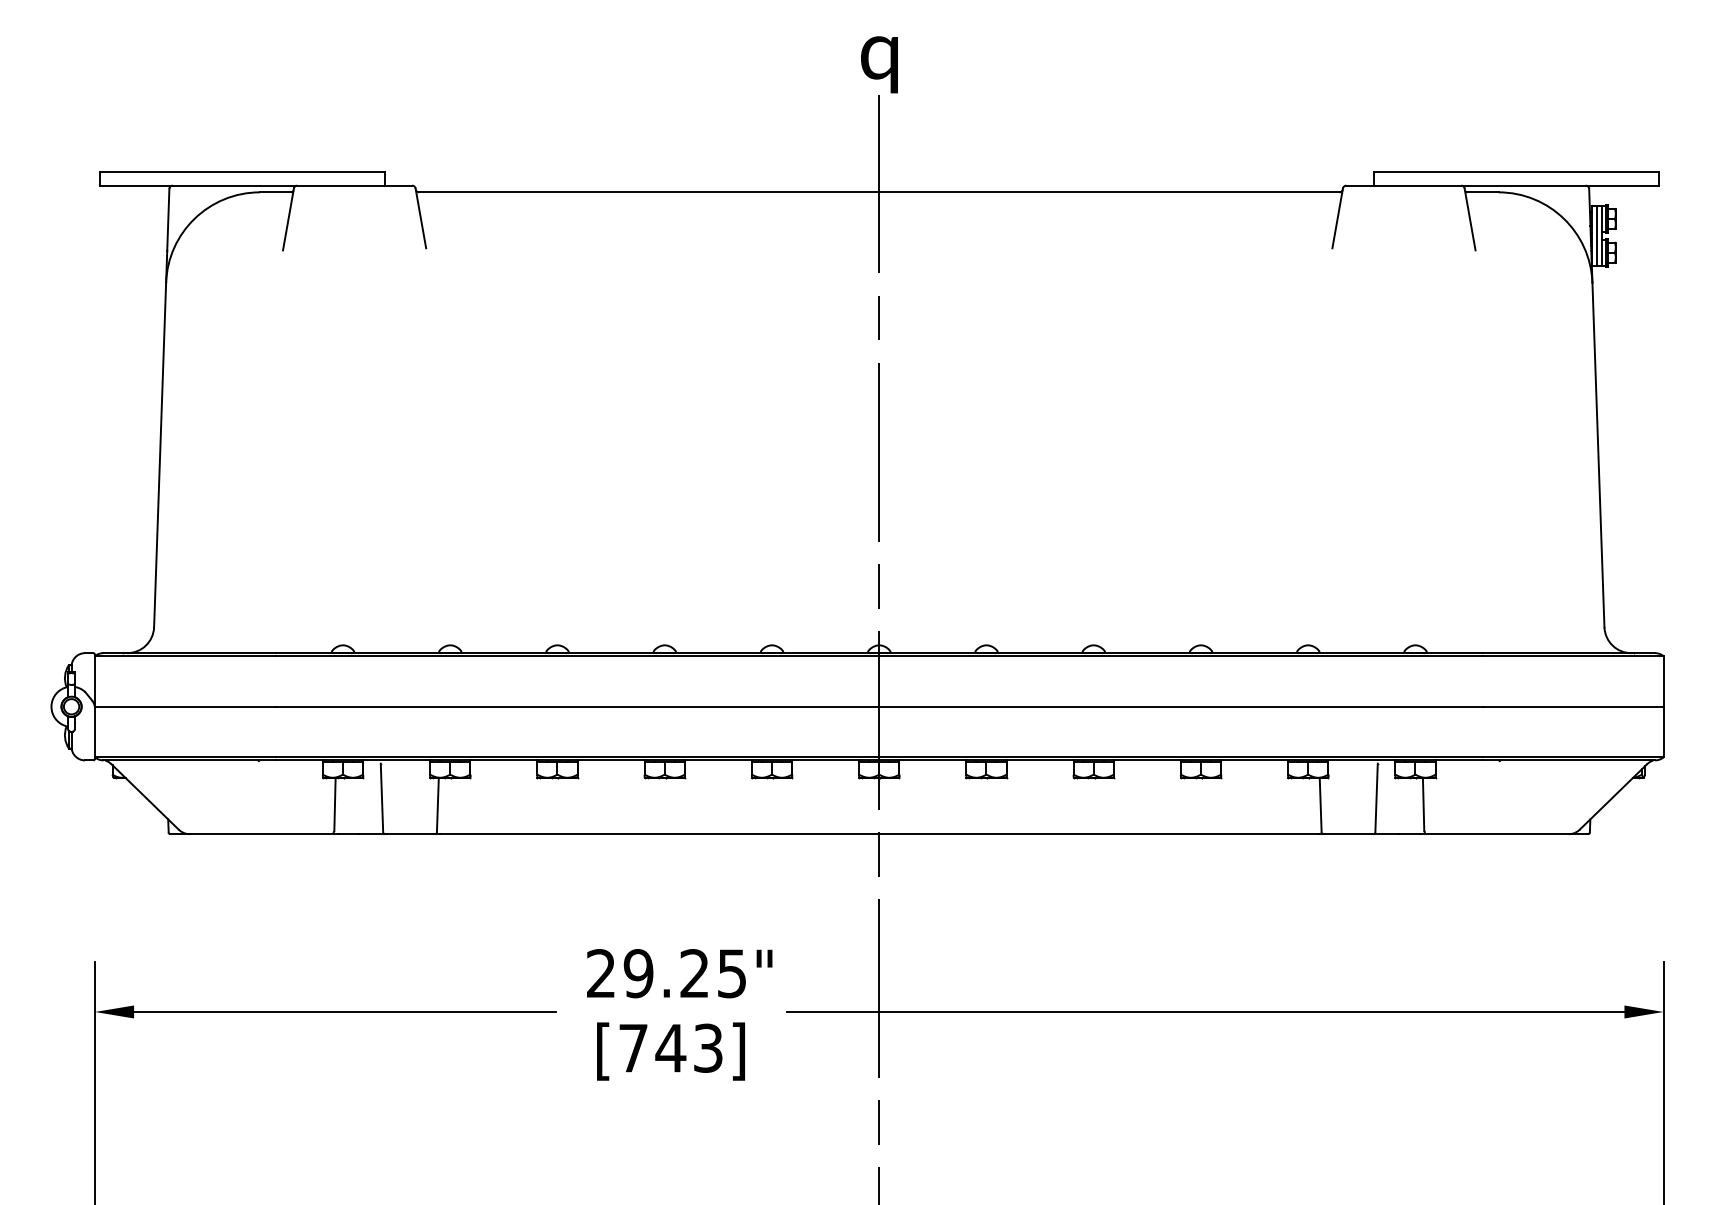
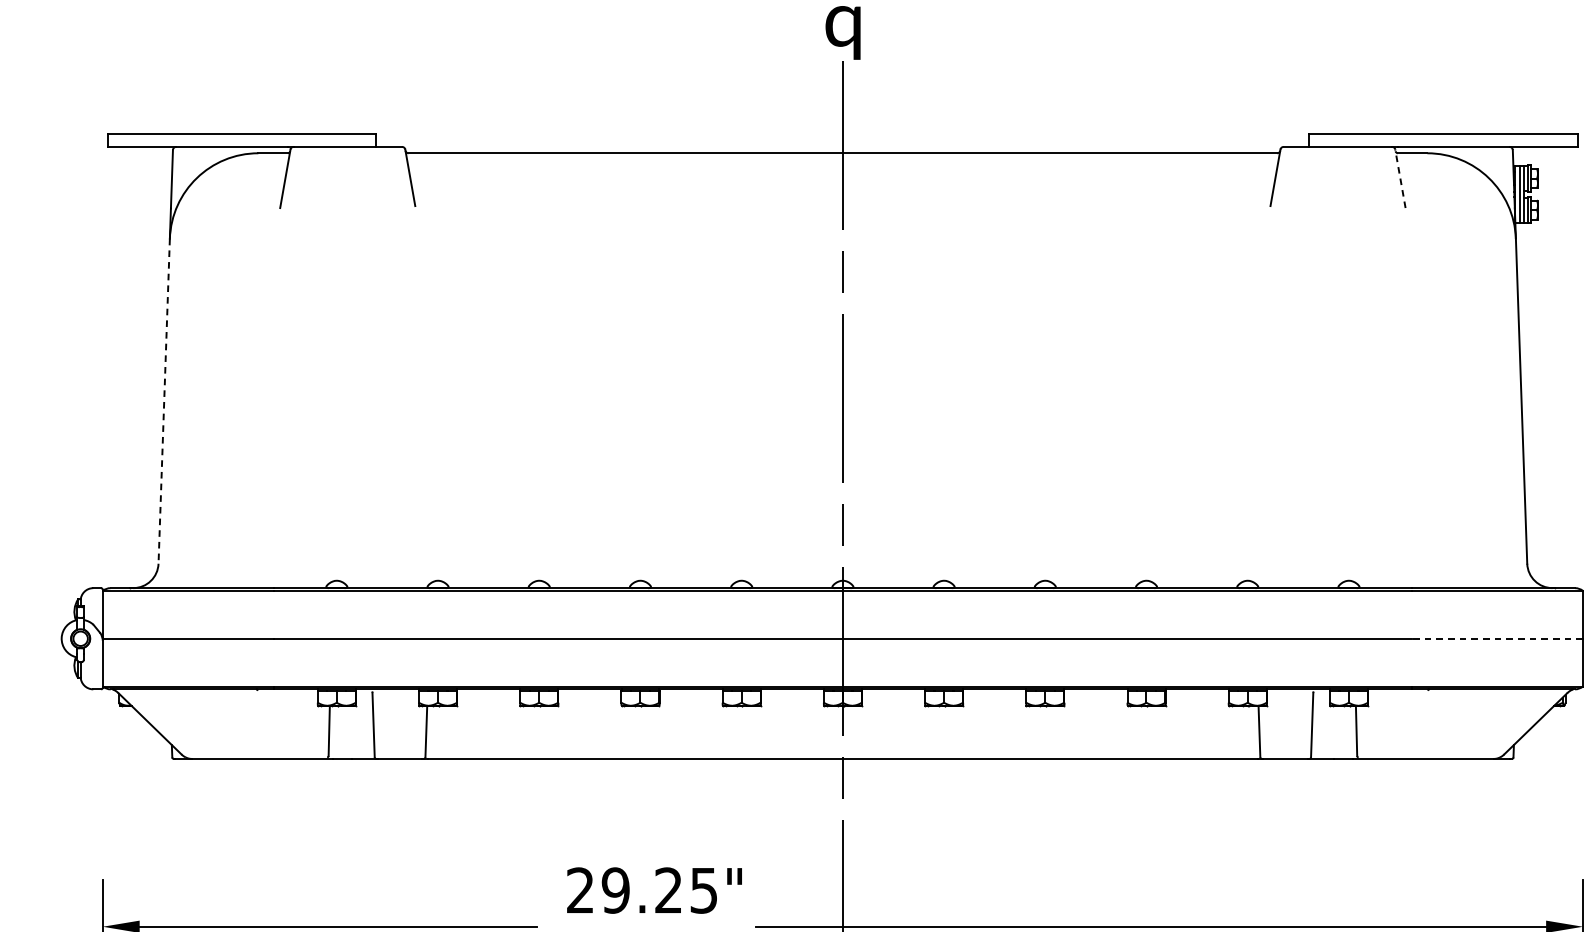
line: (1469, 218) -> (1399, 177), solid -> dashed
line: (160, 455) -> (164, 401), solid -> dashed
line: (1572, 706) -> (1497, 638), solid -> dashed

